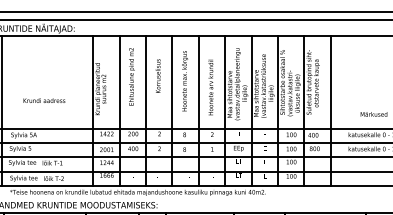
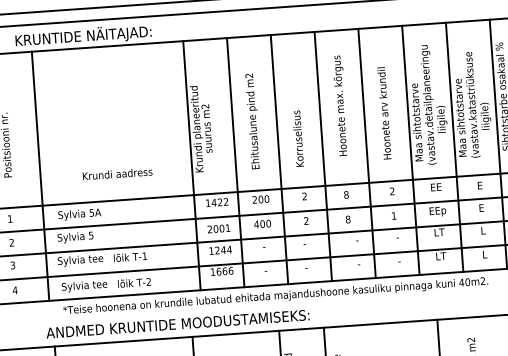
text: (157, 75) -> (297, 137), moved
text: (131, 76) -> (252, 120), moved
text: (44, 100) -> (117, 173), moved

